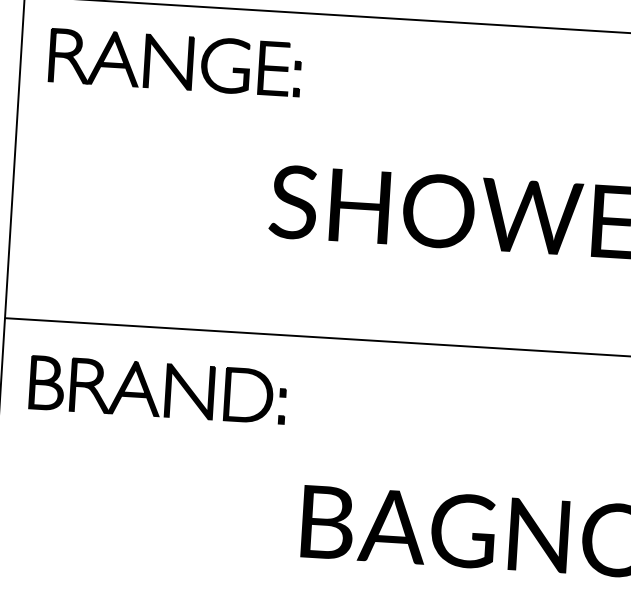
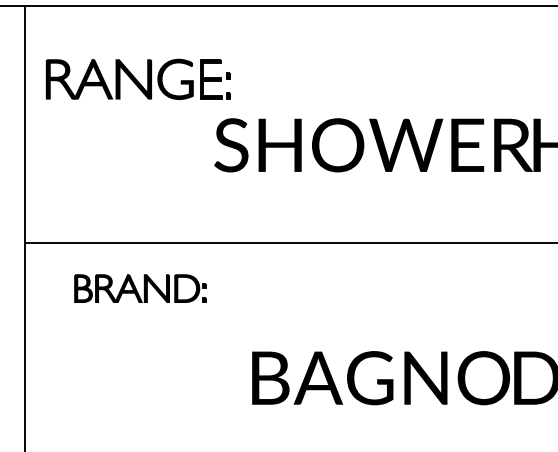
part: (173, 61) -> (137, 78), moved
part: (157, 389) -> (140, 288), size x0.7

